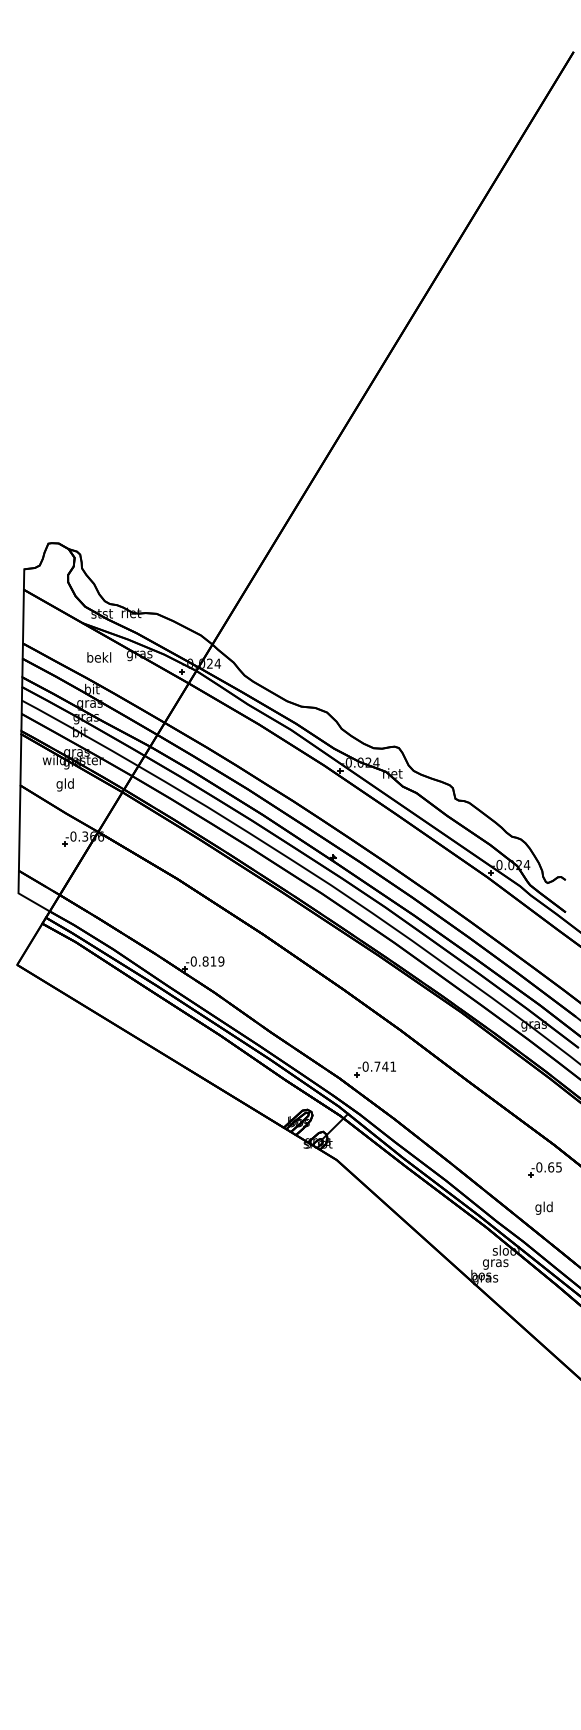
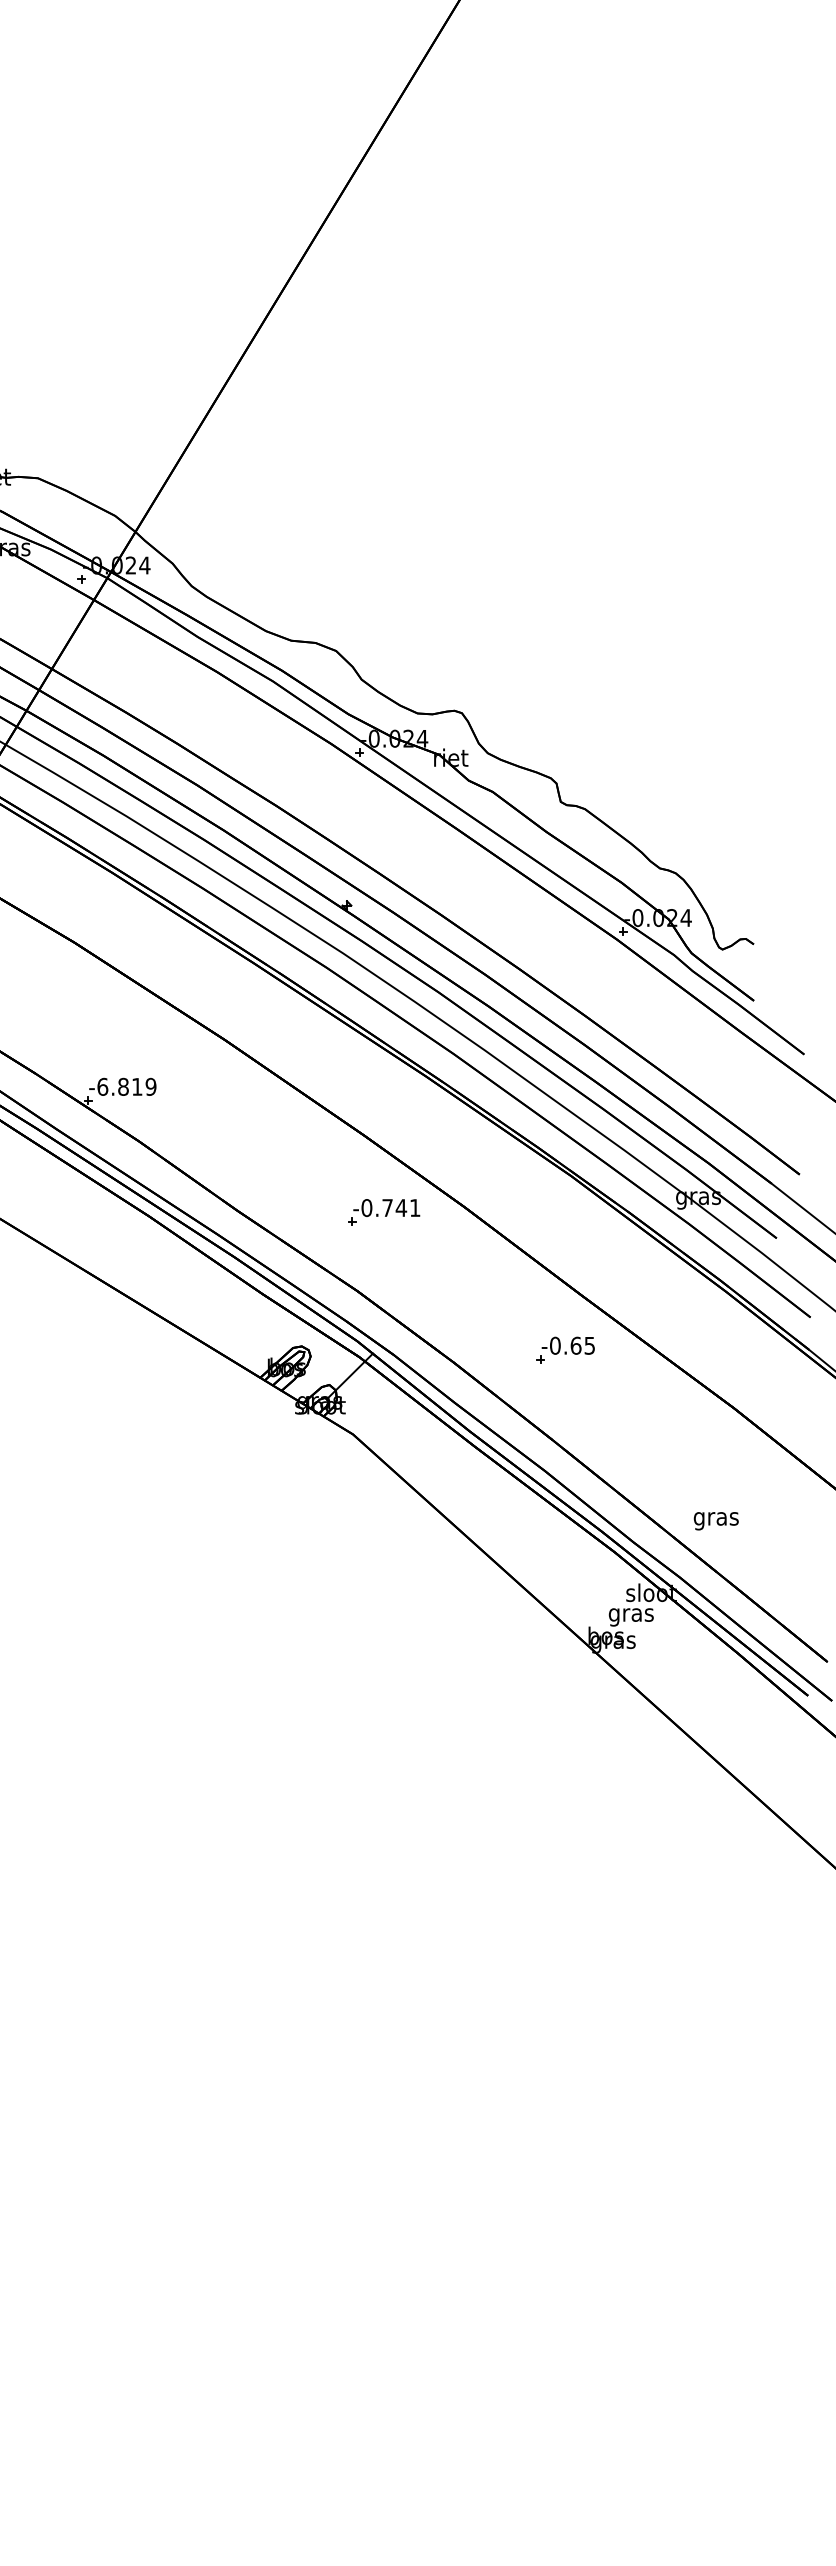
text: (193, 961) -> (102, 1086), -0.819 -> -6.819
part: (374, 1069) -> (382, 1212), moved
part: (544, 1169) -> (564, 1349), moved
text: (543, 1207) -> (715, 1517), gld -> gras

